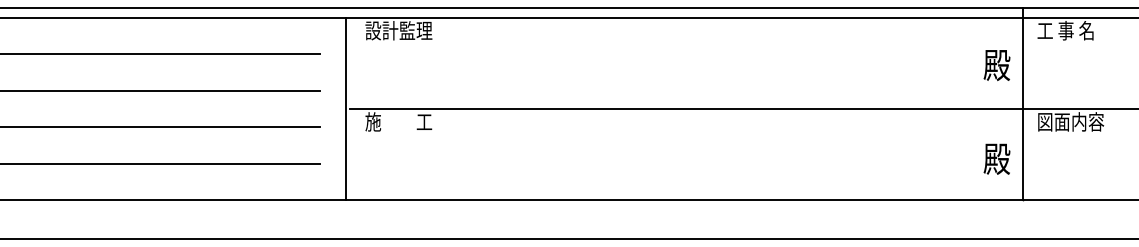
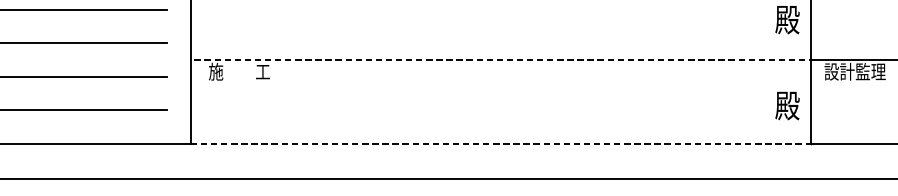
line: (686, 109) -> (503, 60), solid -> dashed
text: (1070, 121) -> (854, 71), 図面内容 -> 設計監理
line: (684, 200) -> (501, 143), solid -> dashed

